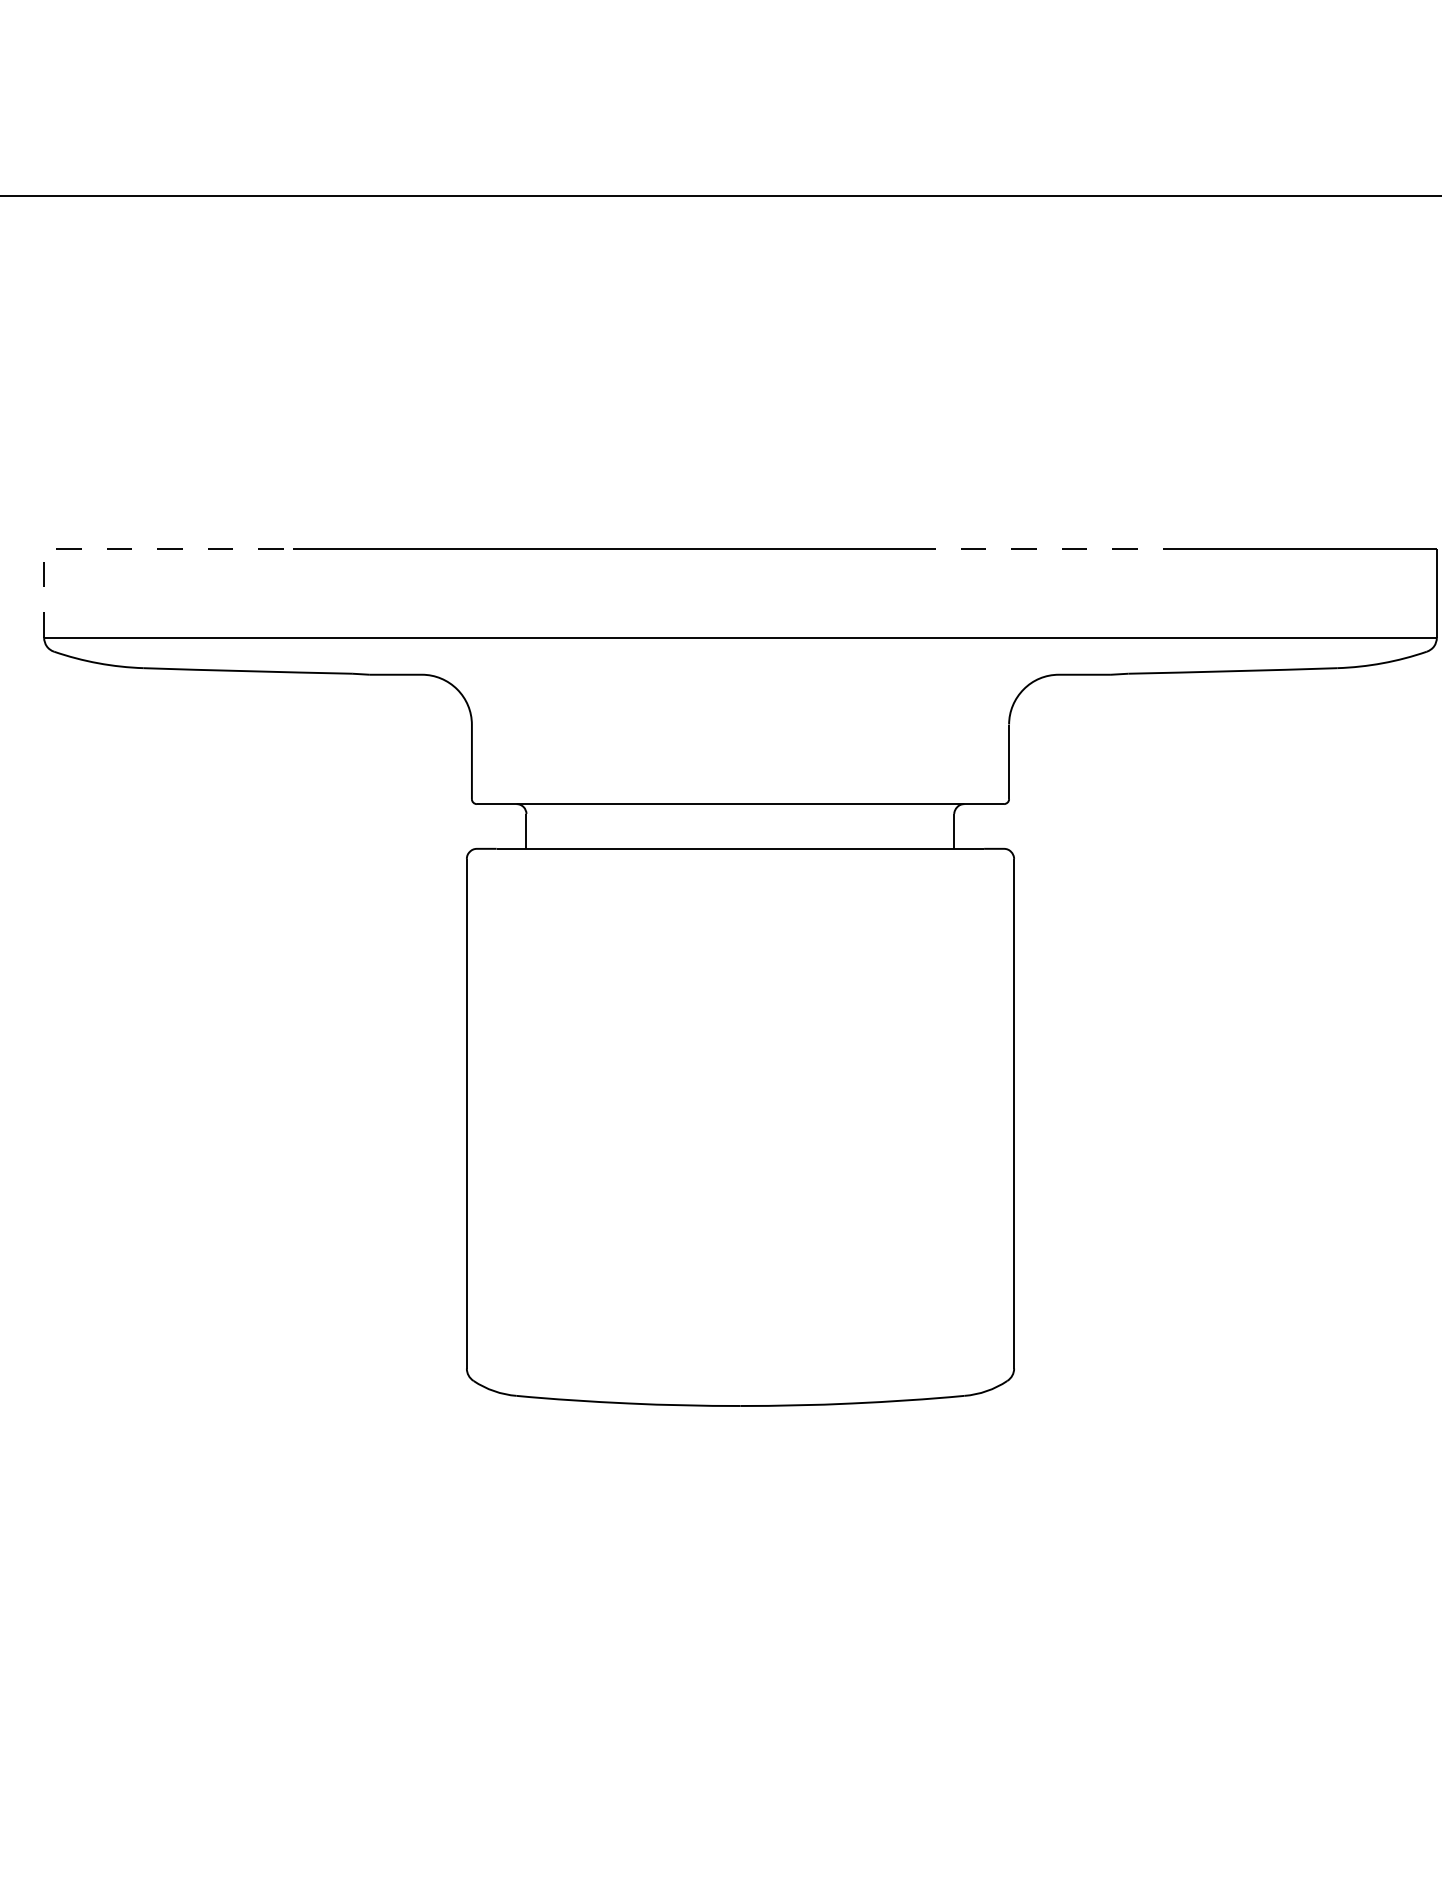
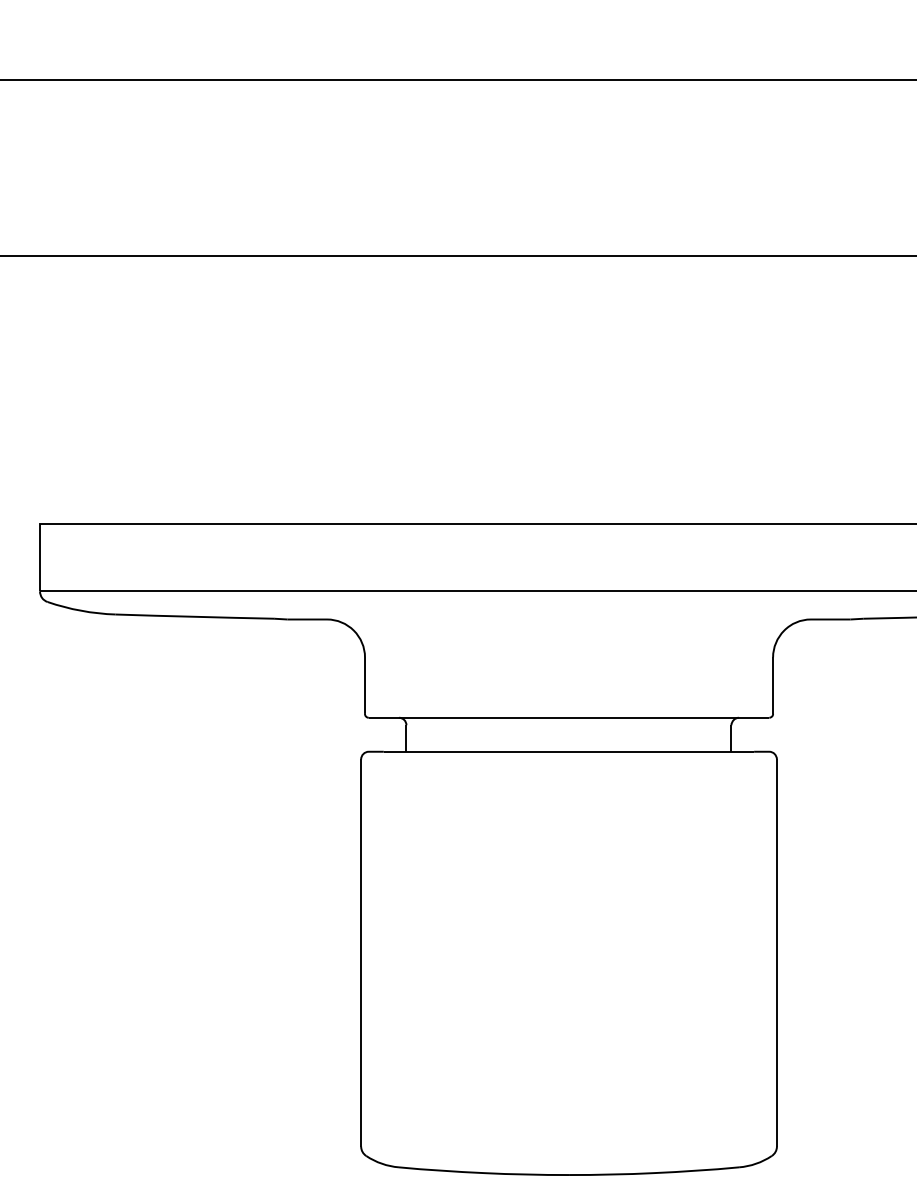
line: (124, 548) -> (101, 523), dashed -> solid
line: (1051, 548) -> (805, 523), dashed -> solid

